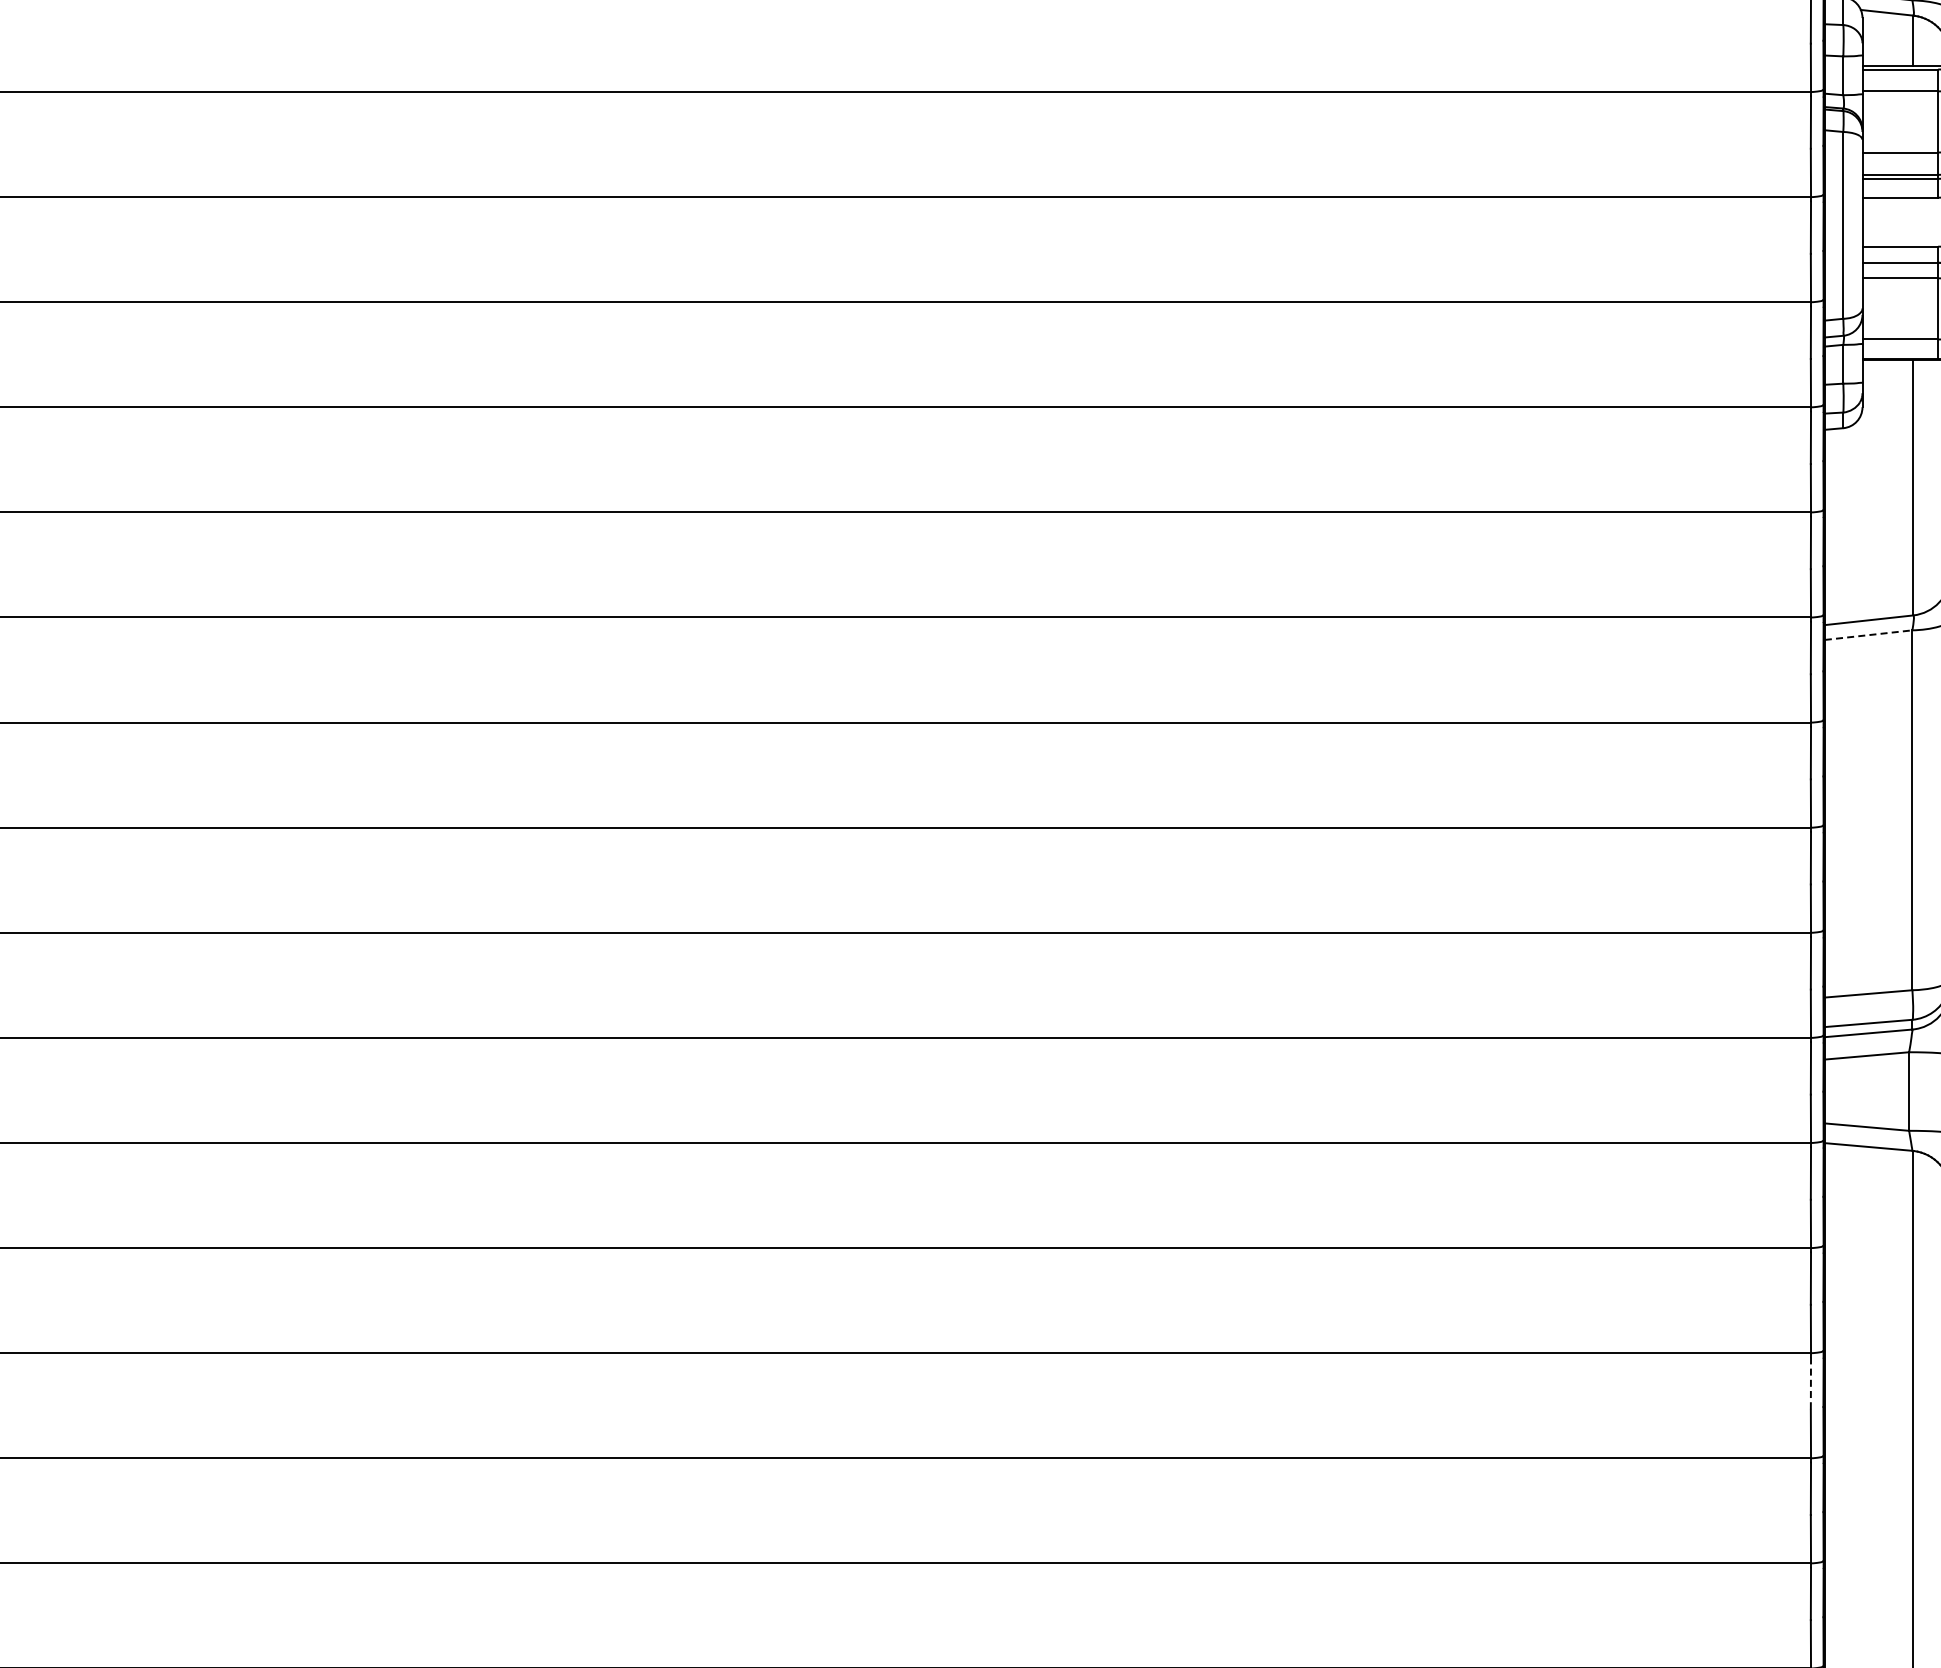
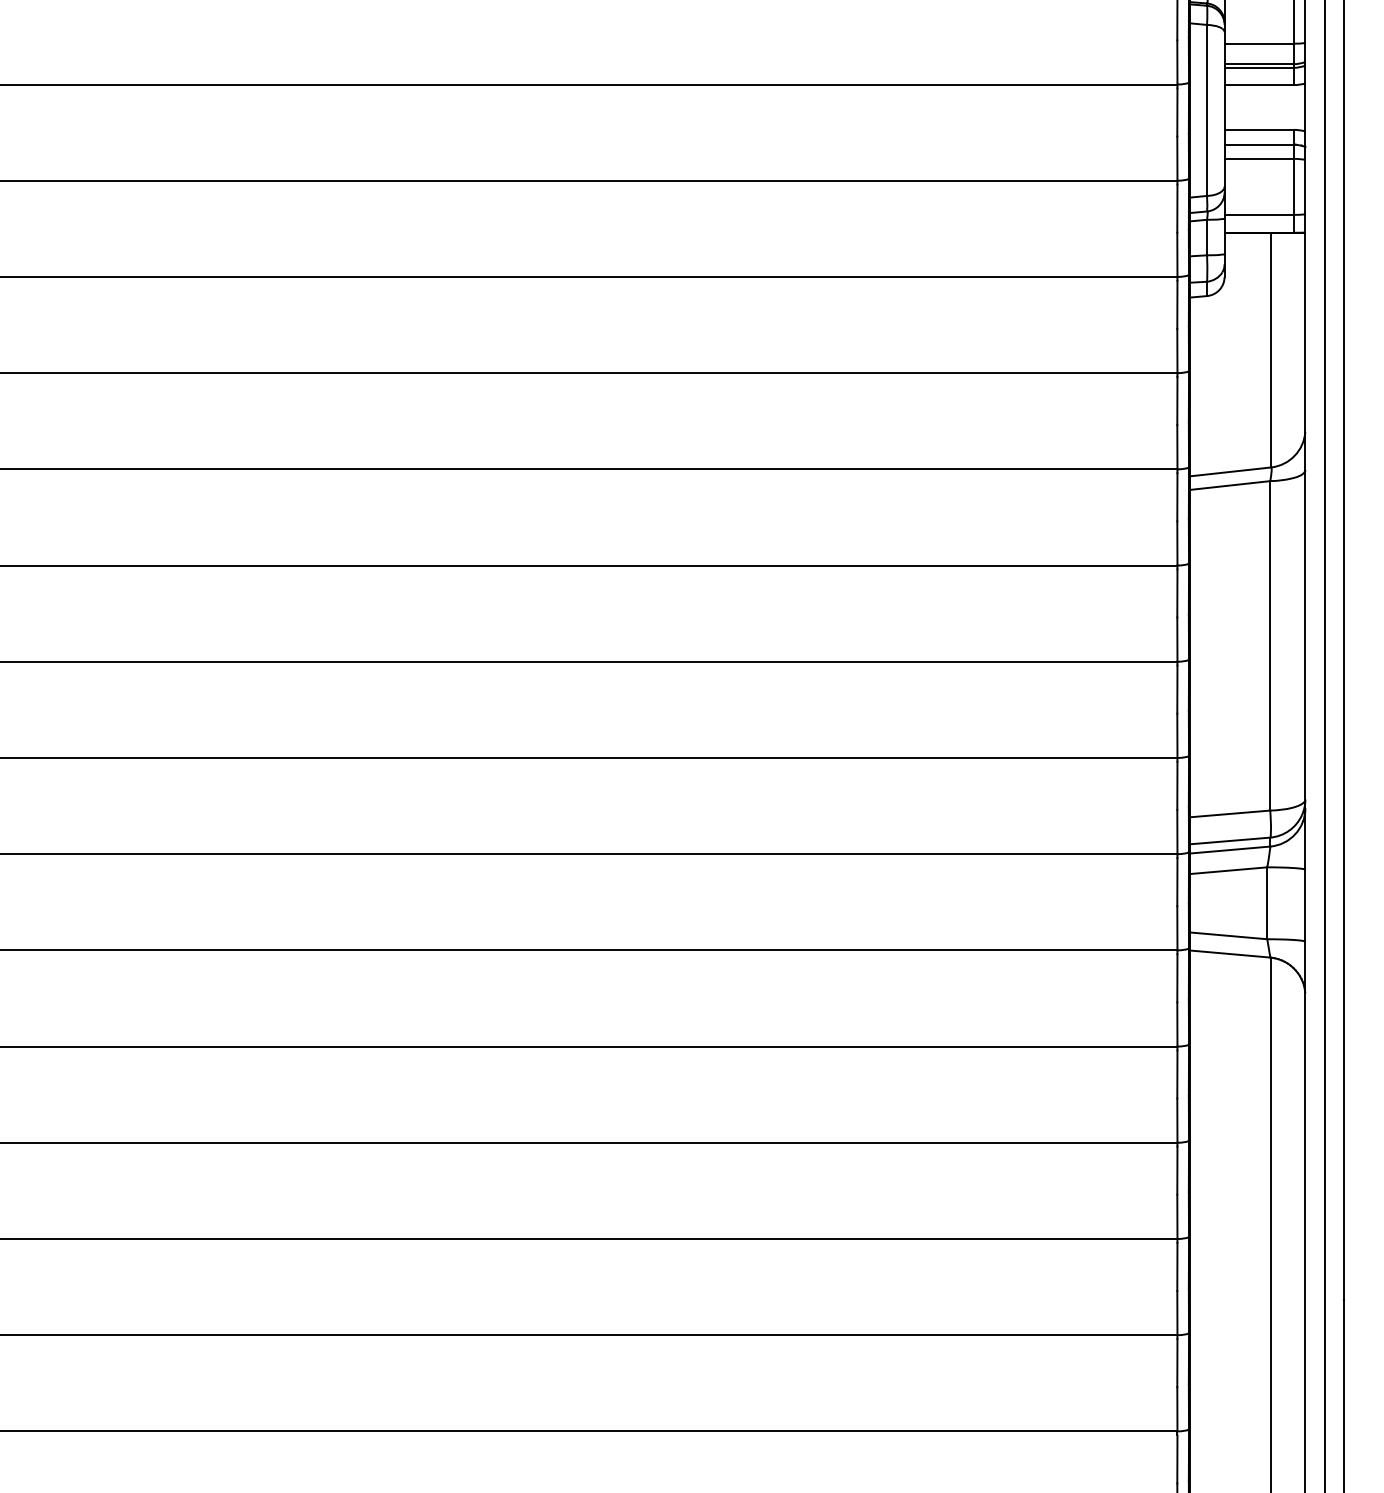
line: (1869, 635) -> (1231, 485), dashed -> solid
line: (1810, 1384) -> (1176, 1171), dashed -> solid

